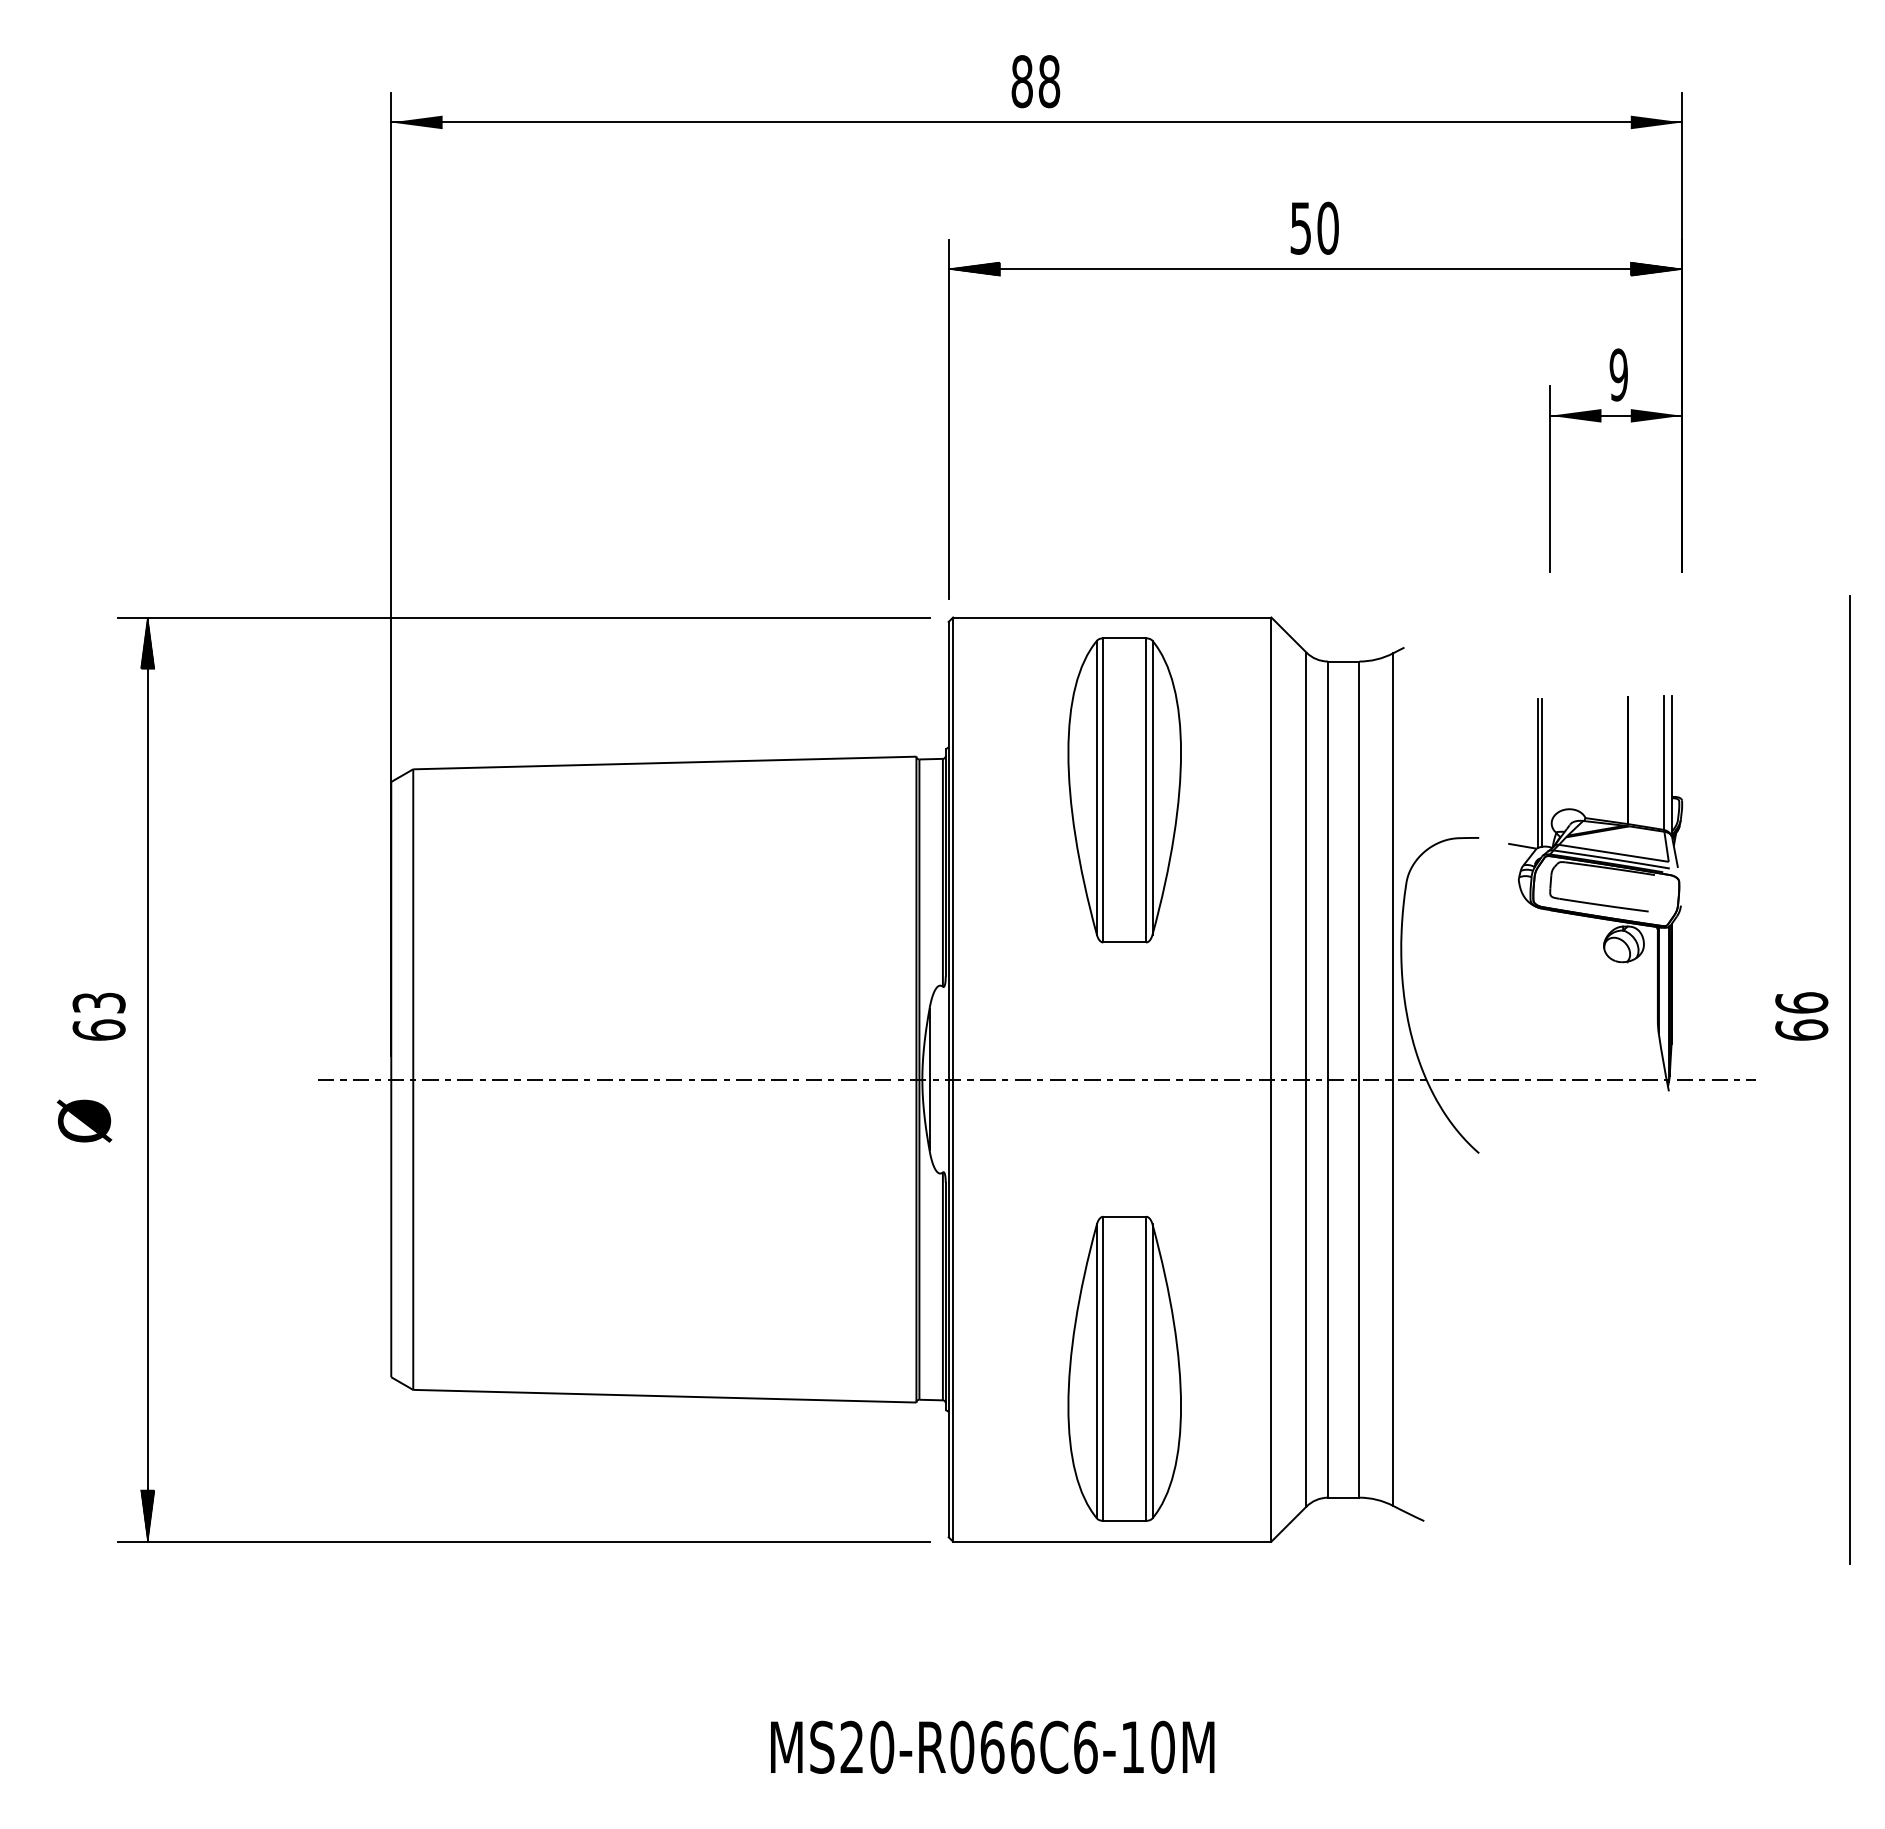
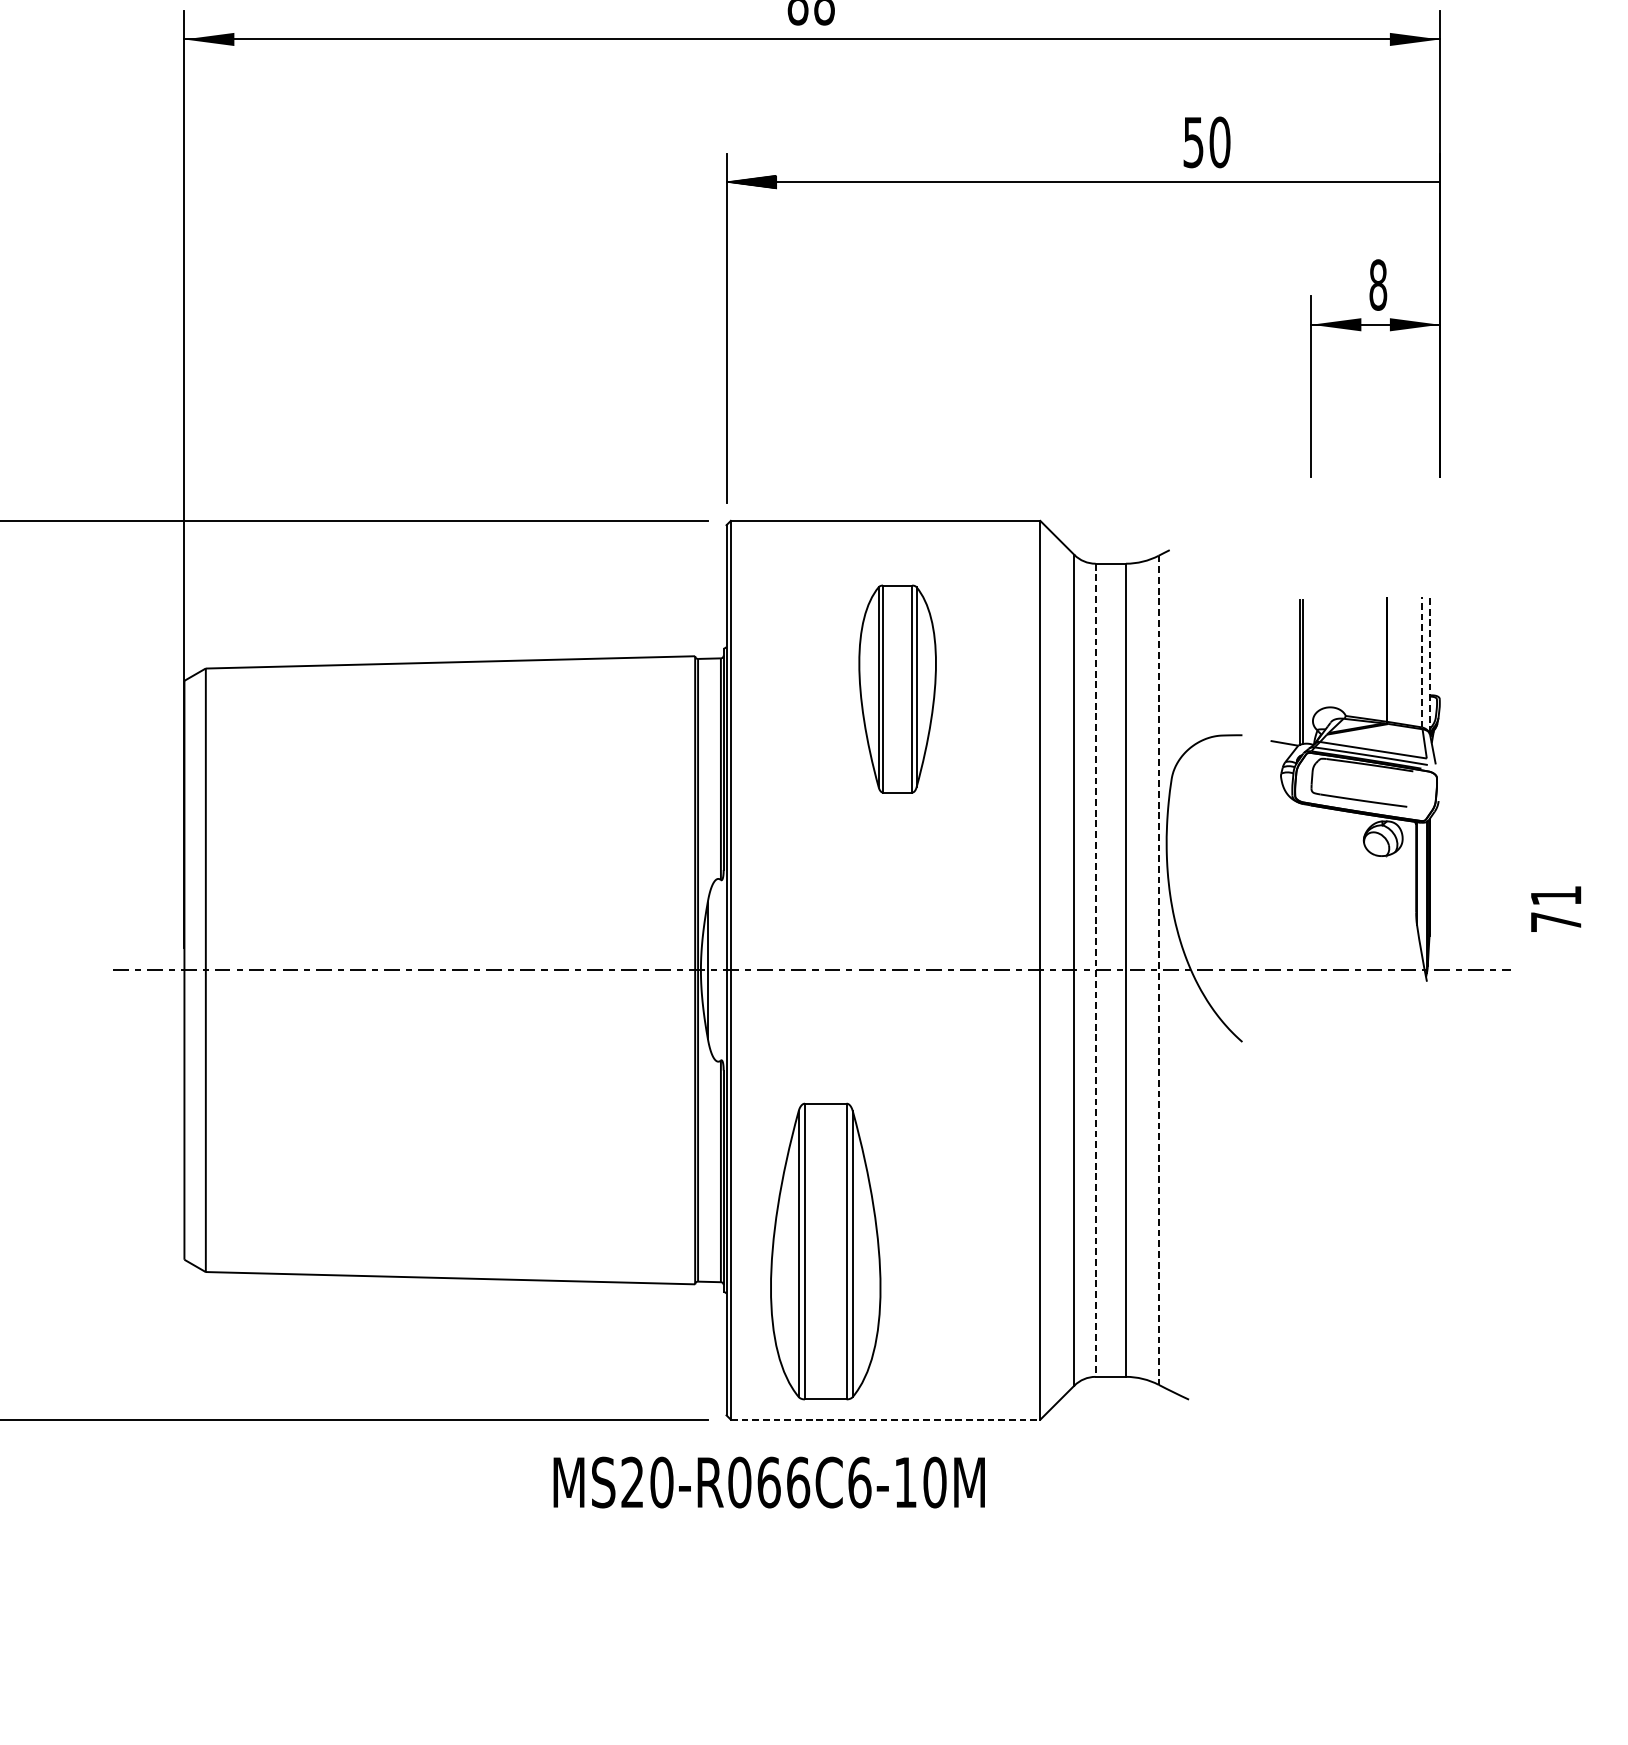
text: (1314, 227) -> (1206, 141), moved
hatch: (1656, 268) -> (1414, 181), removed
text: (1618, 374) -> (1377, 284), 9 -> 8
line: (1663, 762) -> (1421, 661), solid -> dashed
line: (1671, 766) -> (1429, 665), solid -> dashed
part: (1124, 790) -> (897, 689), size x0.7
text: (1801, 1016) -> (1555, 908), 66 -> 71
line: (1850, 1079) -> (1603, 970), removed
line: (1328, 1080) -> (1095, 971), solid -> dashed
line: (1393, 1080) -> (1159, 971), solid -> dashed
part: (1124, 1368) -> (825, 1251), moved
line: (1112, 1541) -> (885, 1419), solid -> dashed
text: (992, 1746) -> (769, 1481), moved

